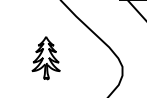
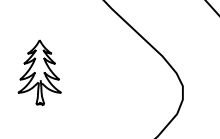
part: (45, 58) -> (38, 73), moved

